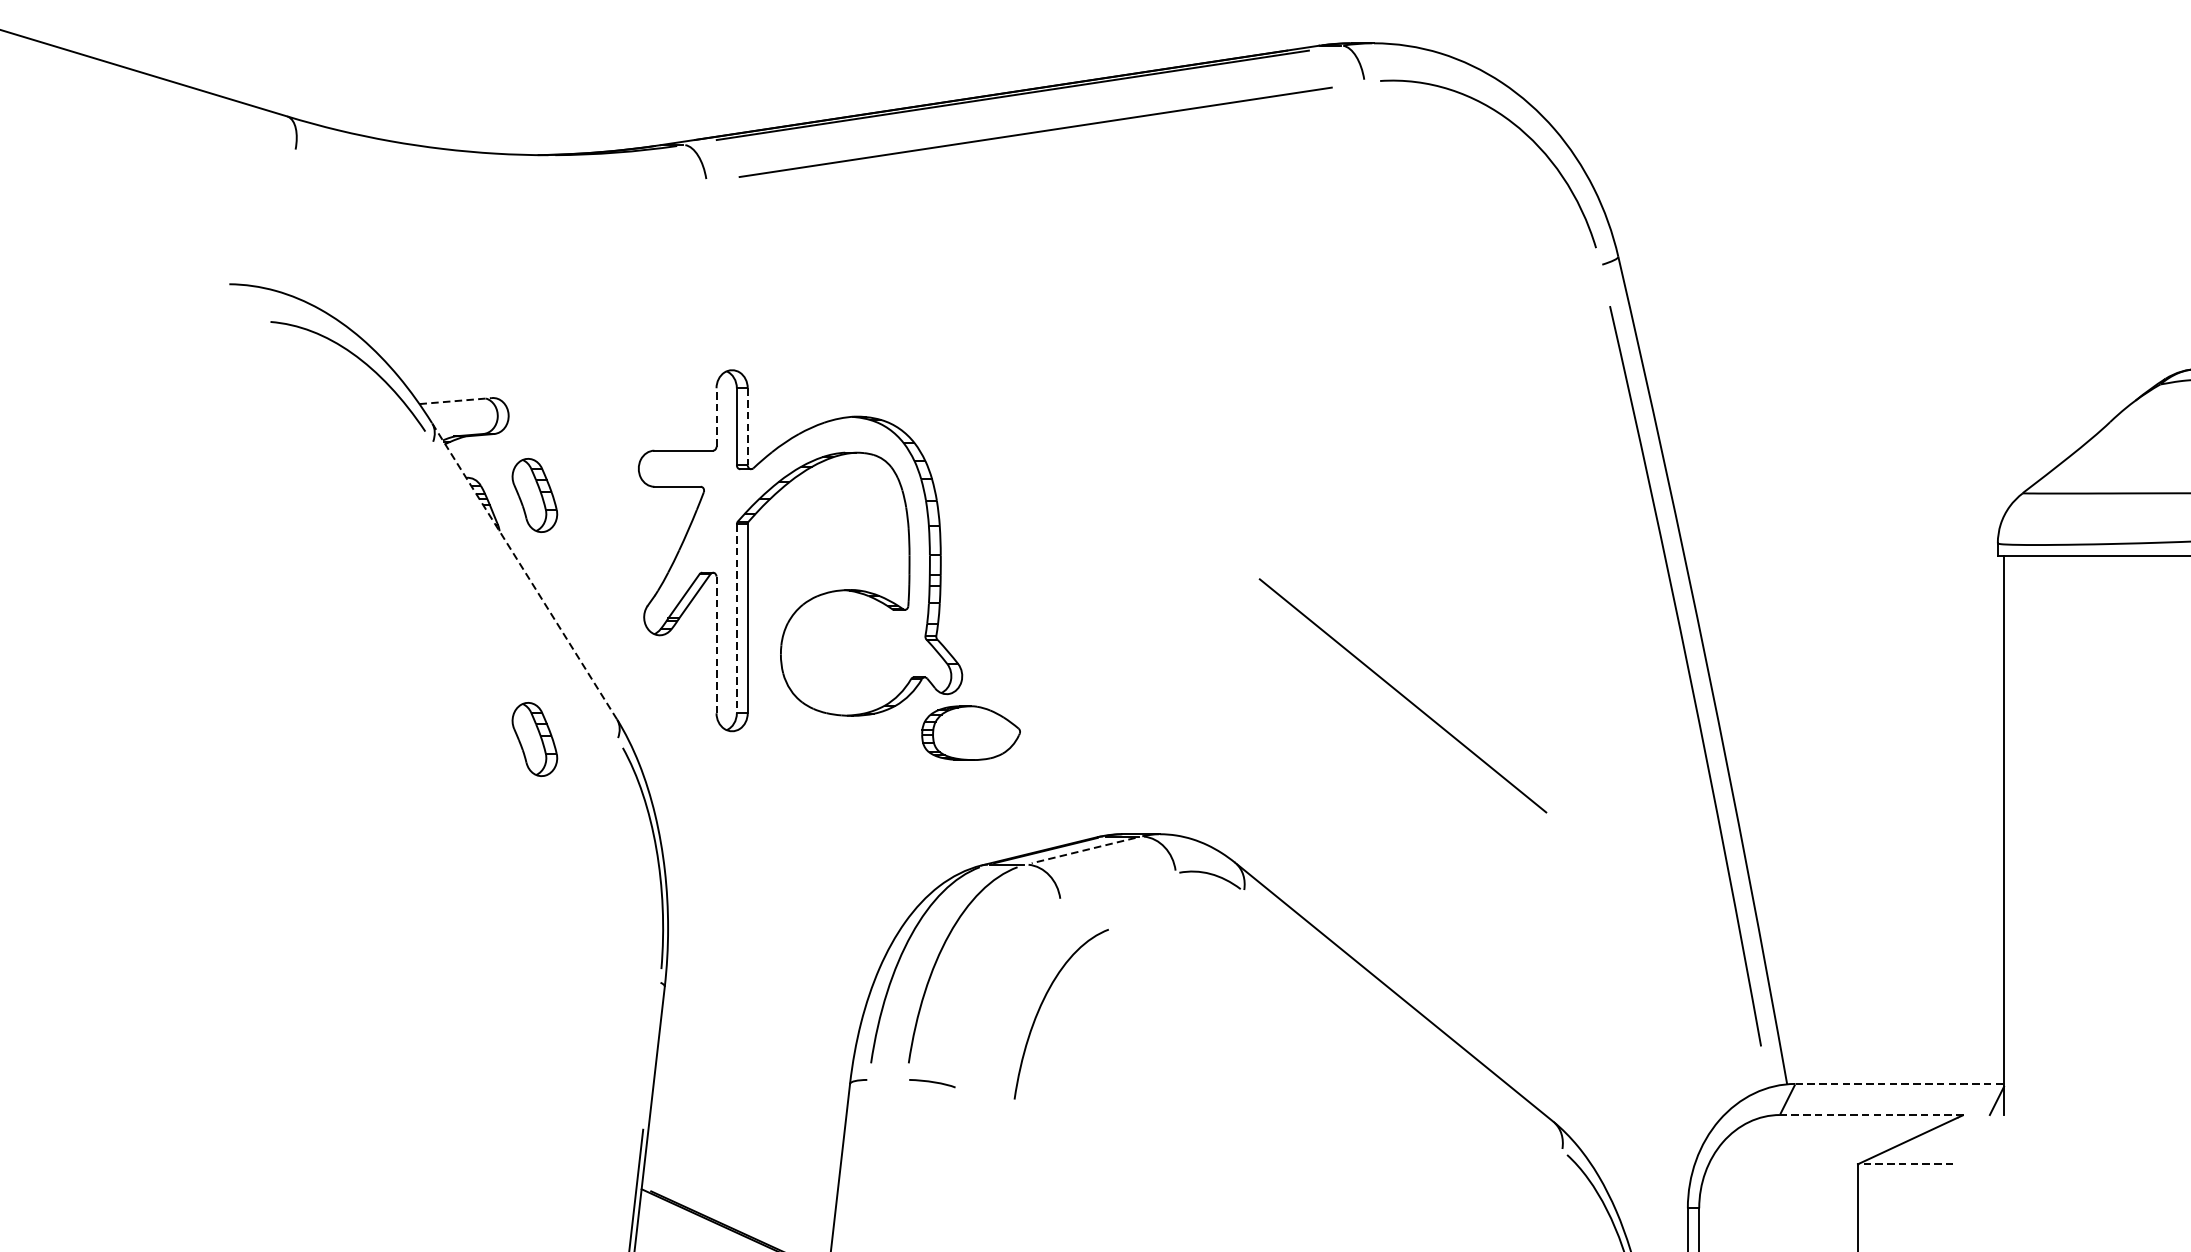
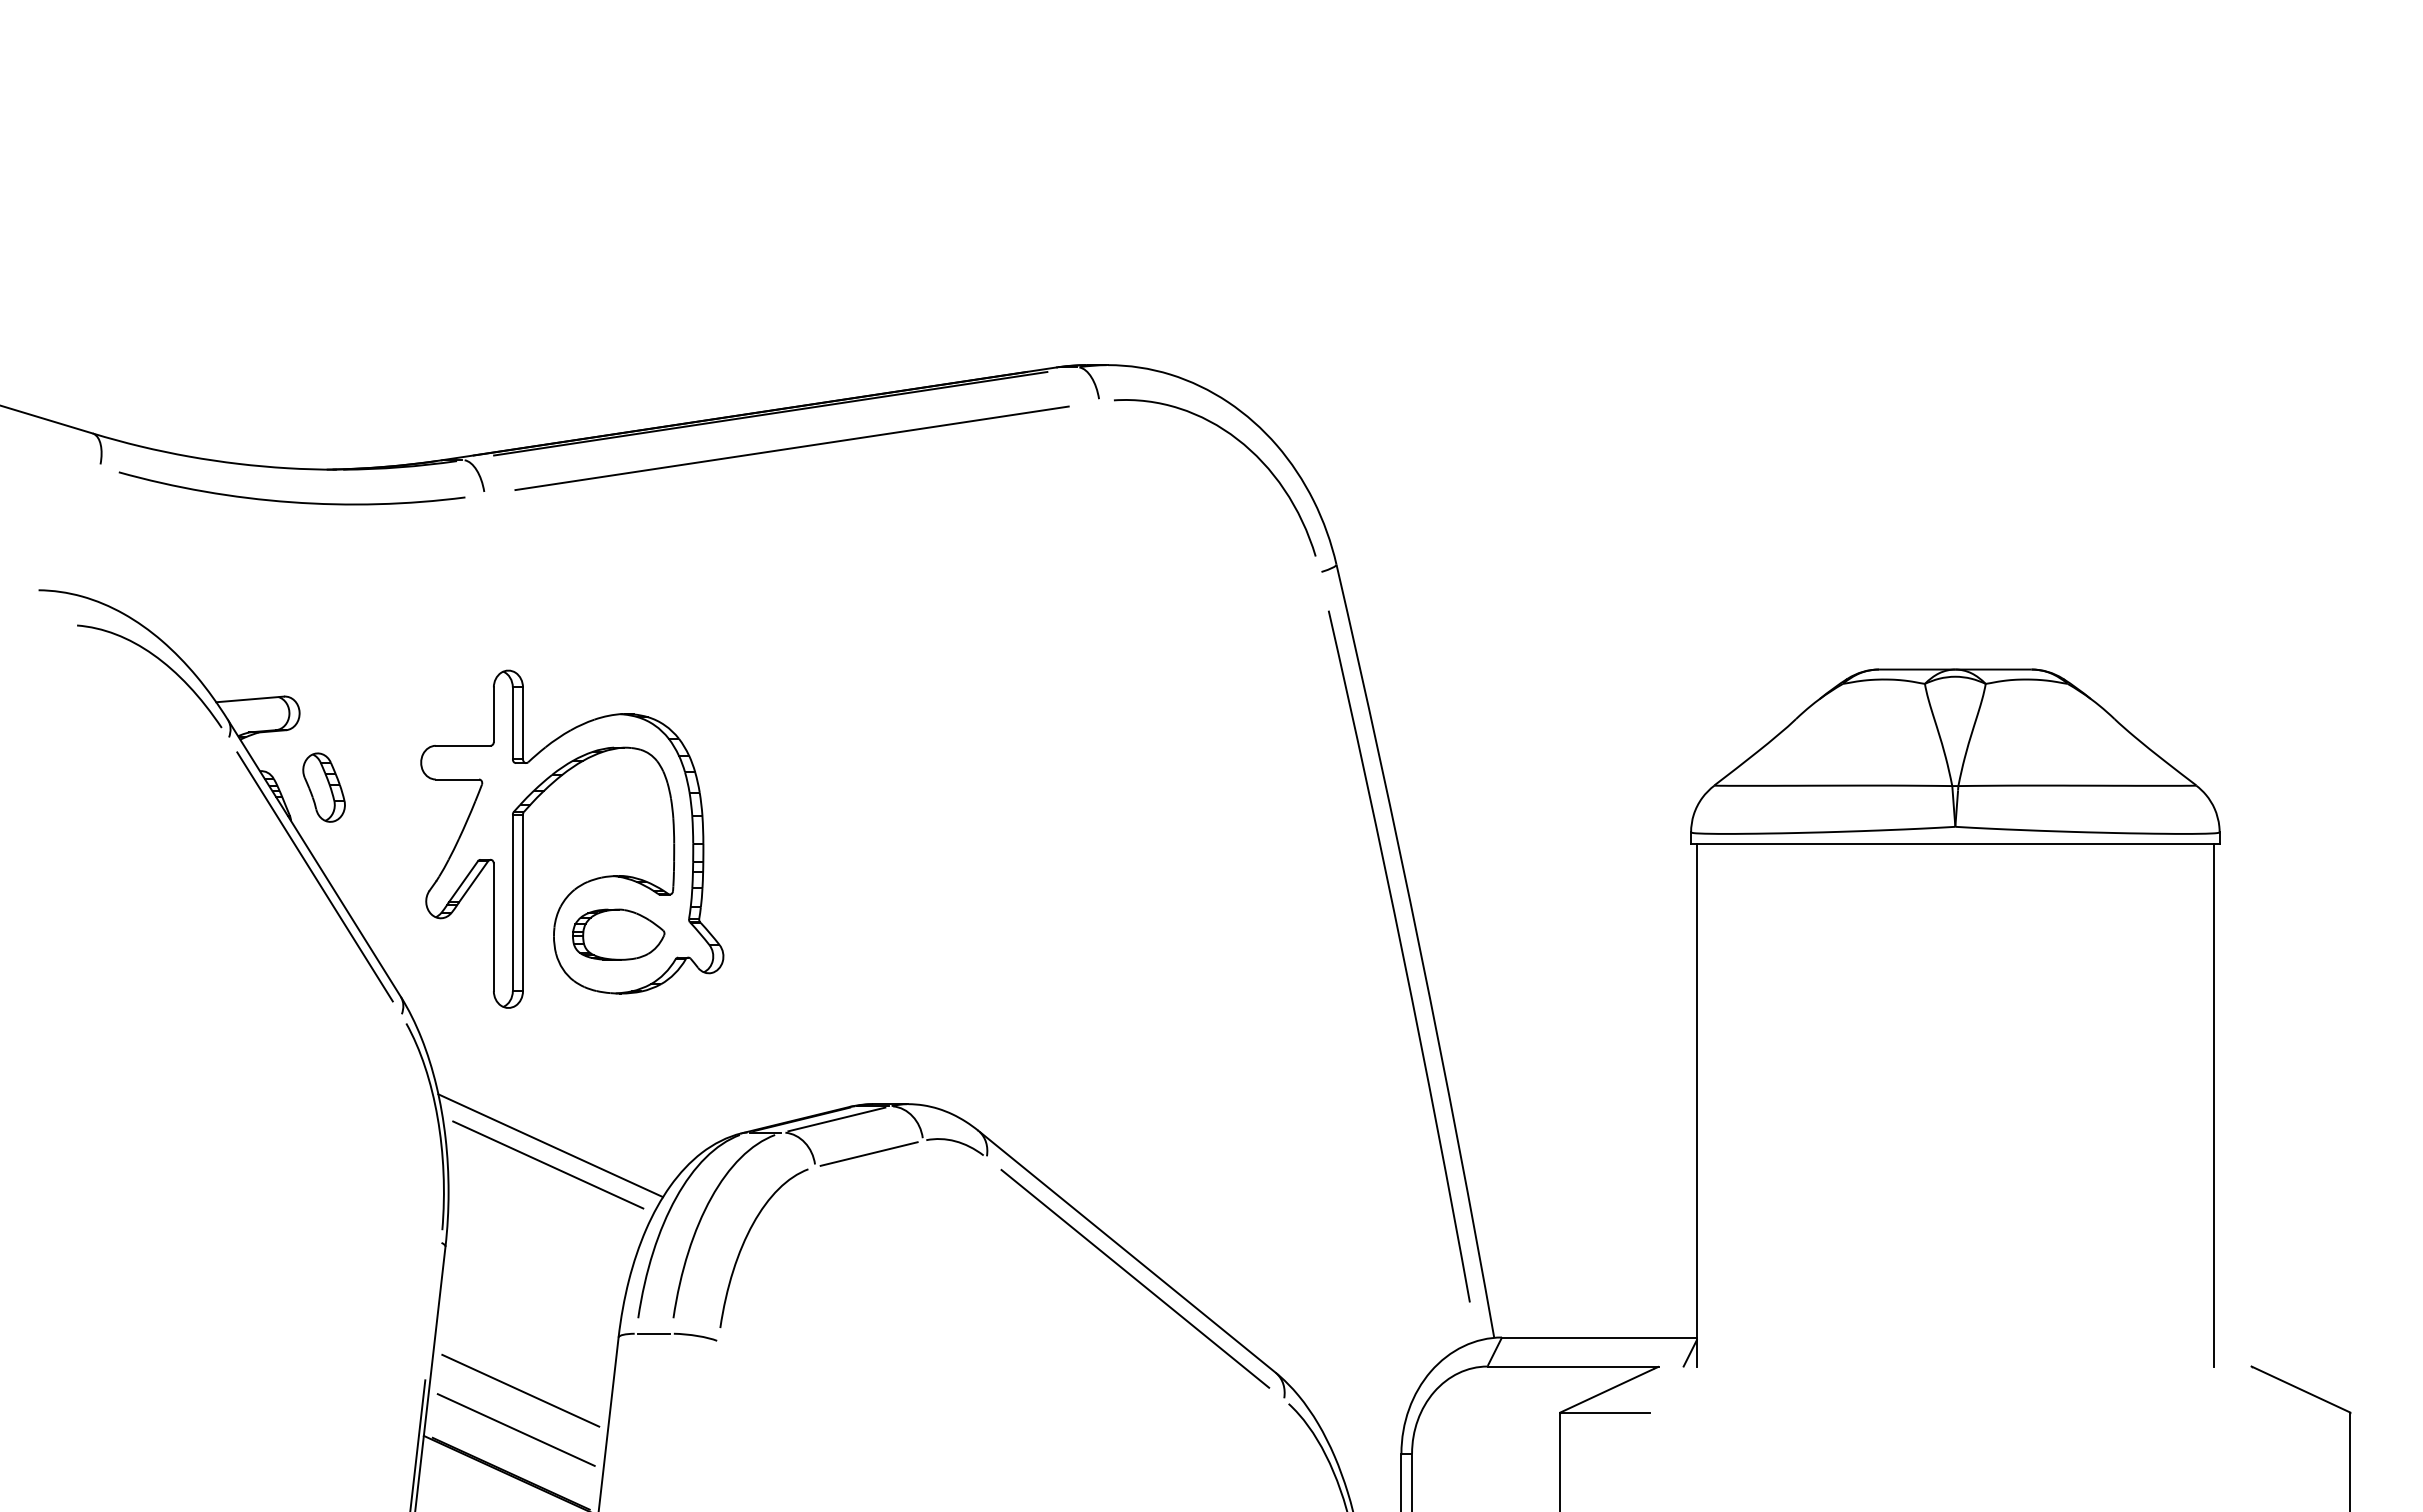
curve: (499, 189) -> (291, 501), added
line: (456, 401) -> (250, 699), dashed -> solid
line: (716, 417) -> (493, 714), dashed -> solid
line: (748, 426) -> (523, 723), dashed -> solid
line: (524, 571) -> (314, 858), dashed -> solid
line: (524, 590) -> (314, 876), added
line: (736, 619) -> (512, 903), dashed -> solid
line: (716, 645) -> (493, 927), dashed -> solid
line: (1403, 695) -> (1135, 1278), moved
part: (970, 732) -> (618, 934), moved
part: (534, 739) -> (323, 1015), removed
line: (1083, 850) -> (836, 1119), dashed -> solid
line: (777, 878) -> (550, 1145), added
line: (1117, 887) -> (868, 1153), added
line: (775, 898) -> (548, 1164), added
curve: (1042, 1004) -> (746, 1239), moved
line: (887, 1079) -> (653, 1333), added
line: (1899, 1083) -> (1599, 1337), dashed -> solid
line: (1871, 1114) -> (1573, 1366), dashed -> solid
line: (745, 1140) -> (520, 1390), added
line: (1905, 1164) -> (1604, 1412), dashed -> solid
line: (739, 1182) -> (515, 1429), added

